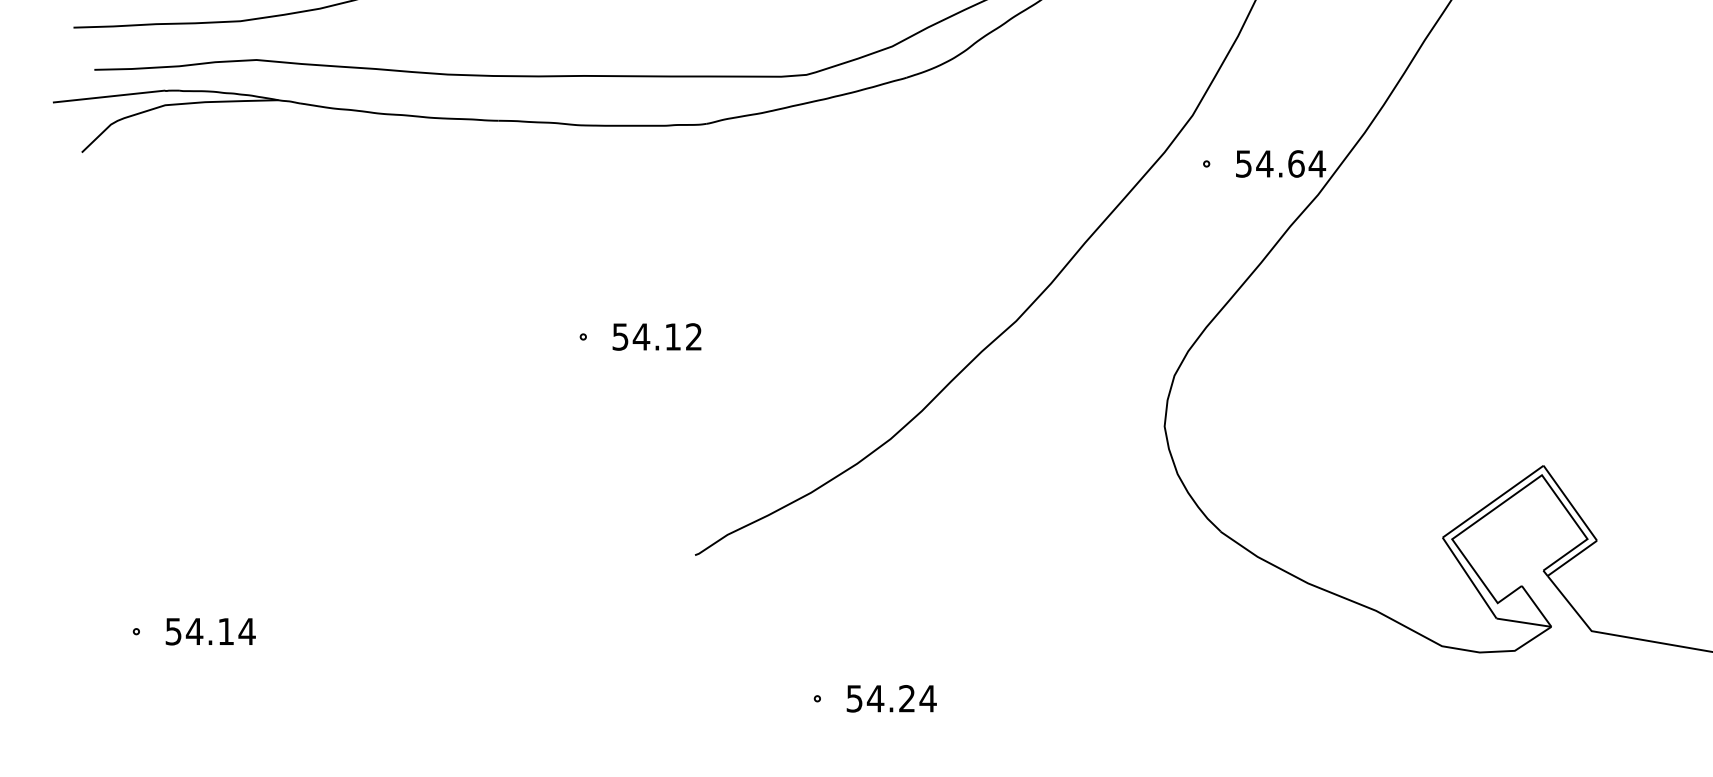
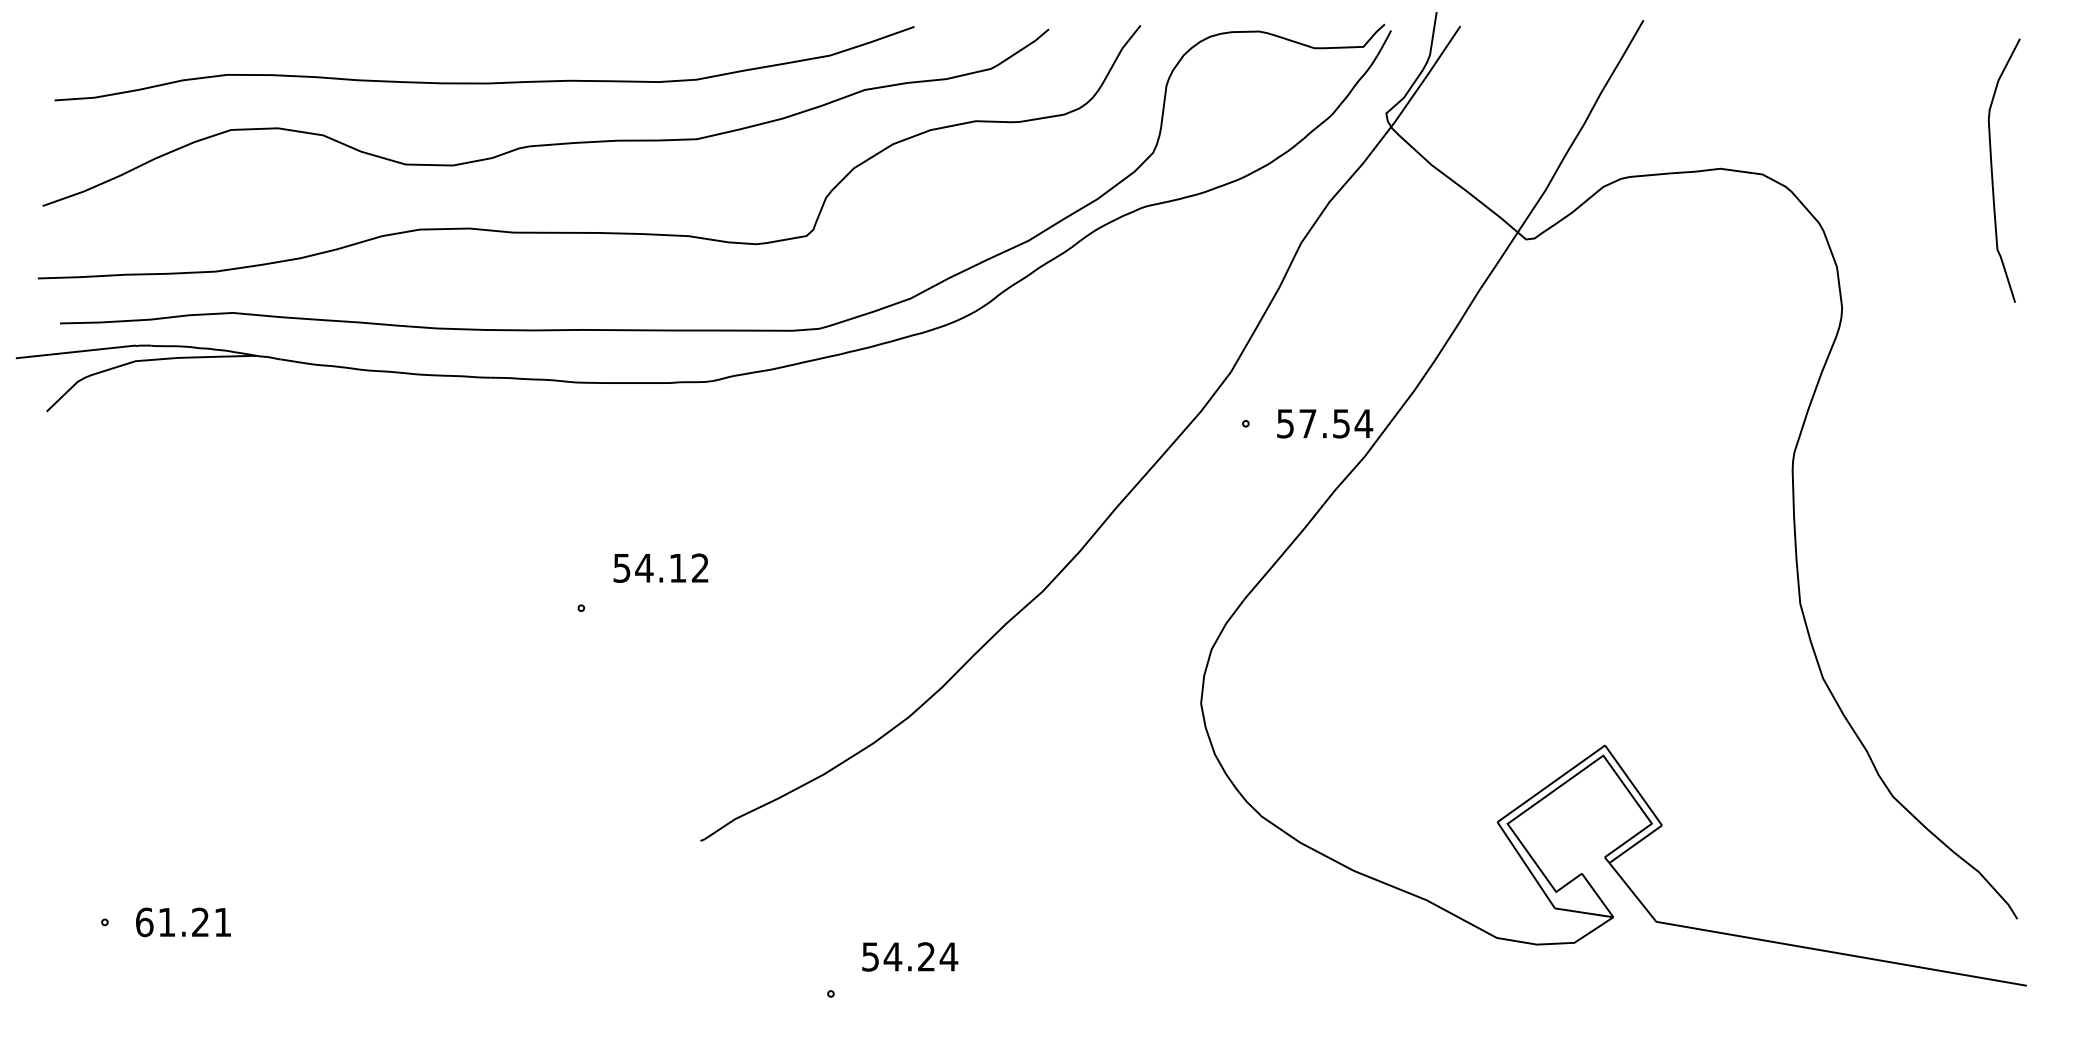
text: (1280, 163) -> (1324, 423), 54.64 -> 57.54
text: (656, 336) -> (660, 567), moved
text: (211, 631) -> (184, 922), 54.14 -> 61.21
text: (892, 698) -> (910, 956), moved

